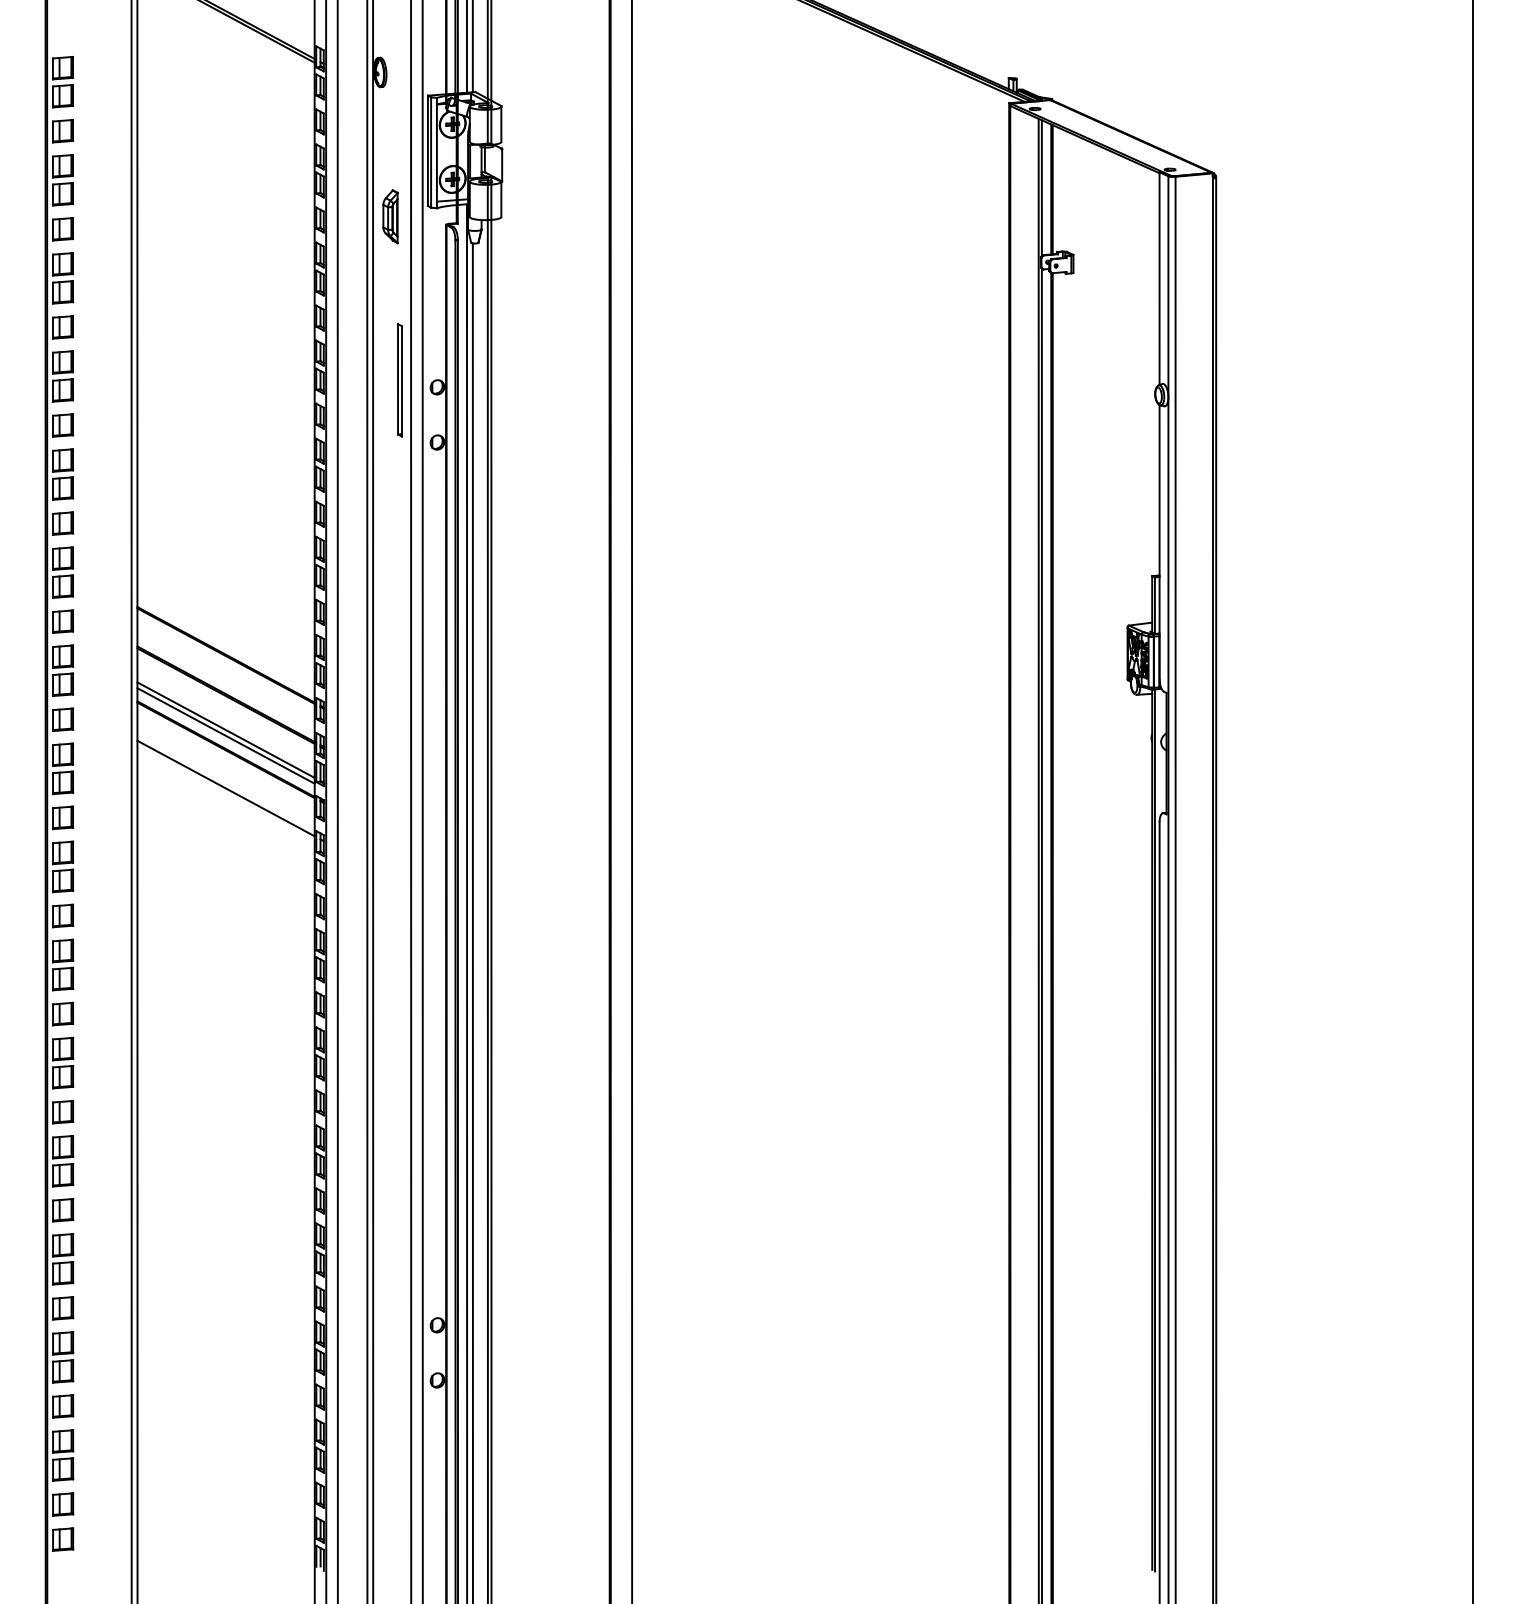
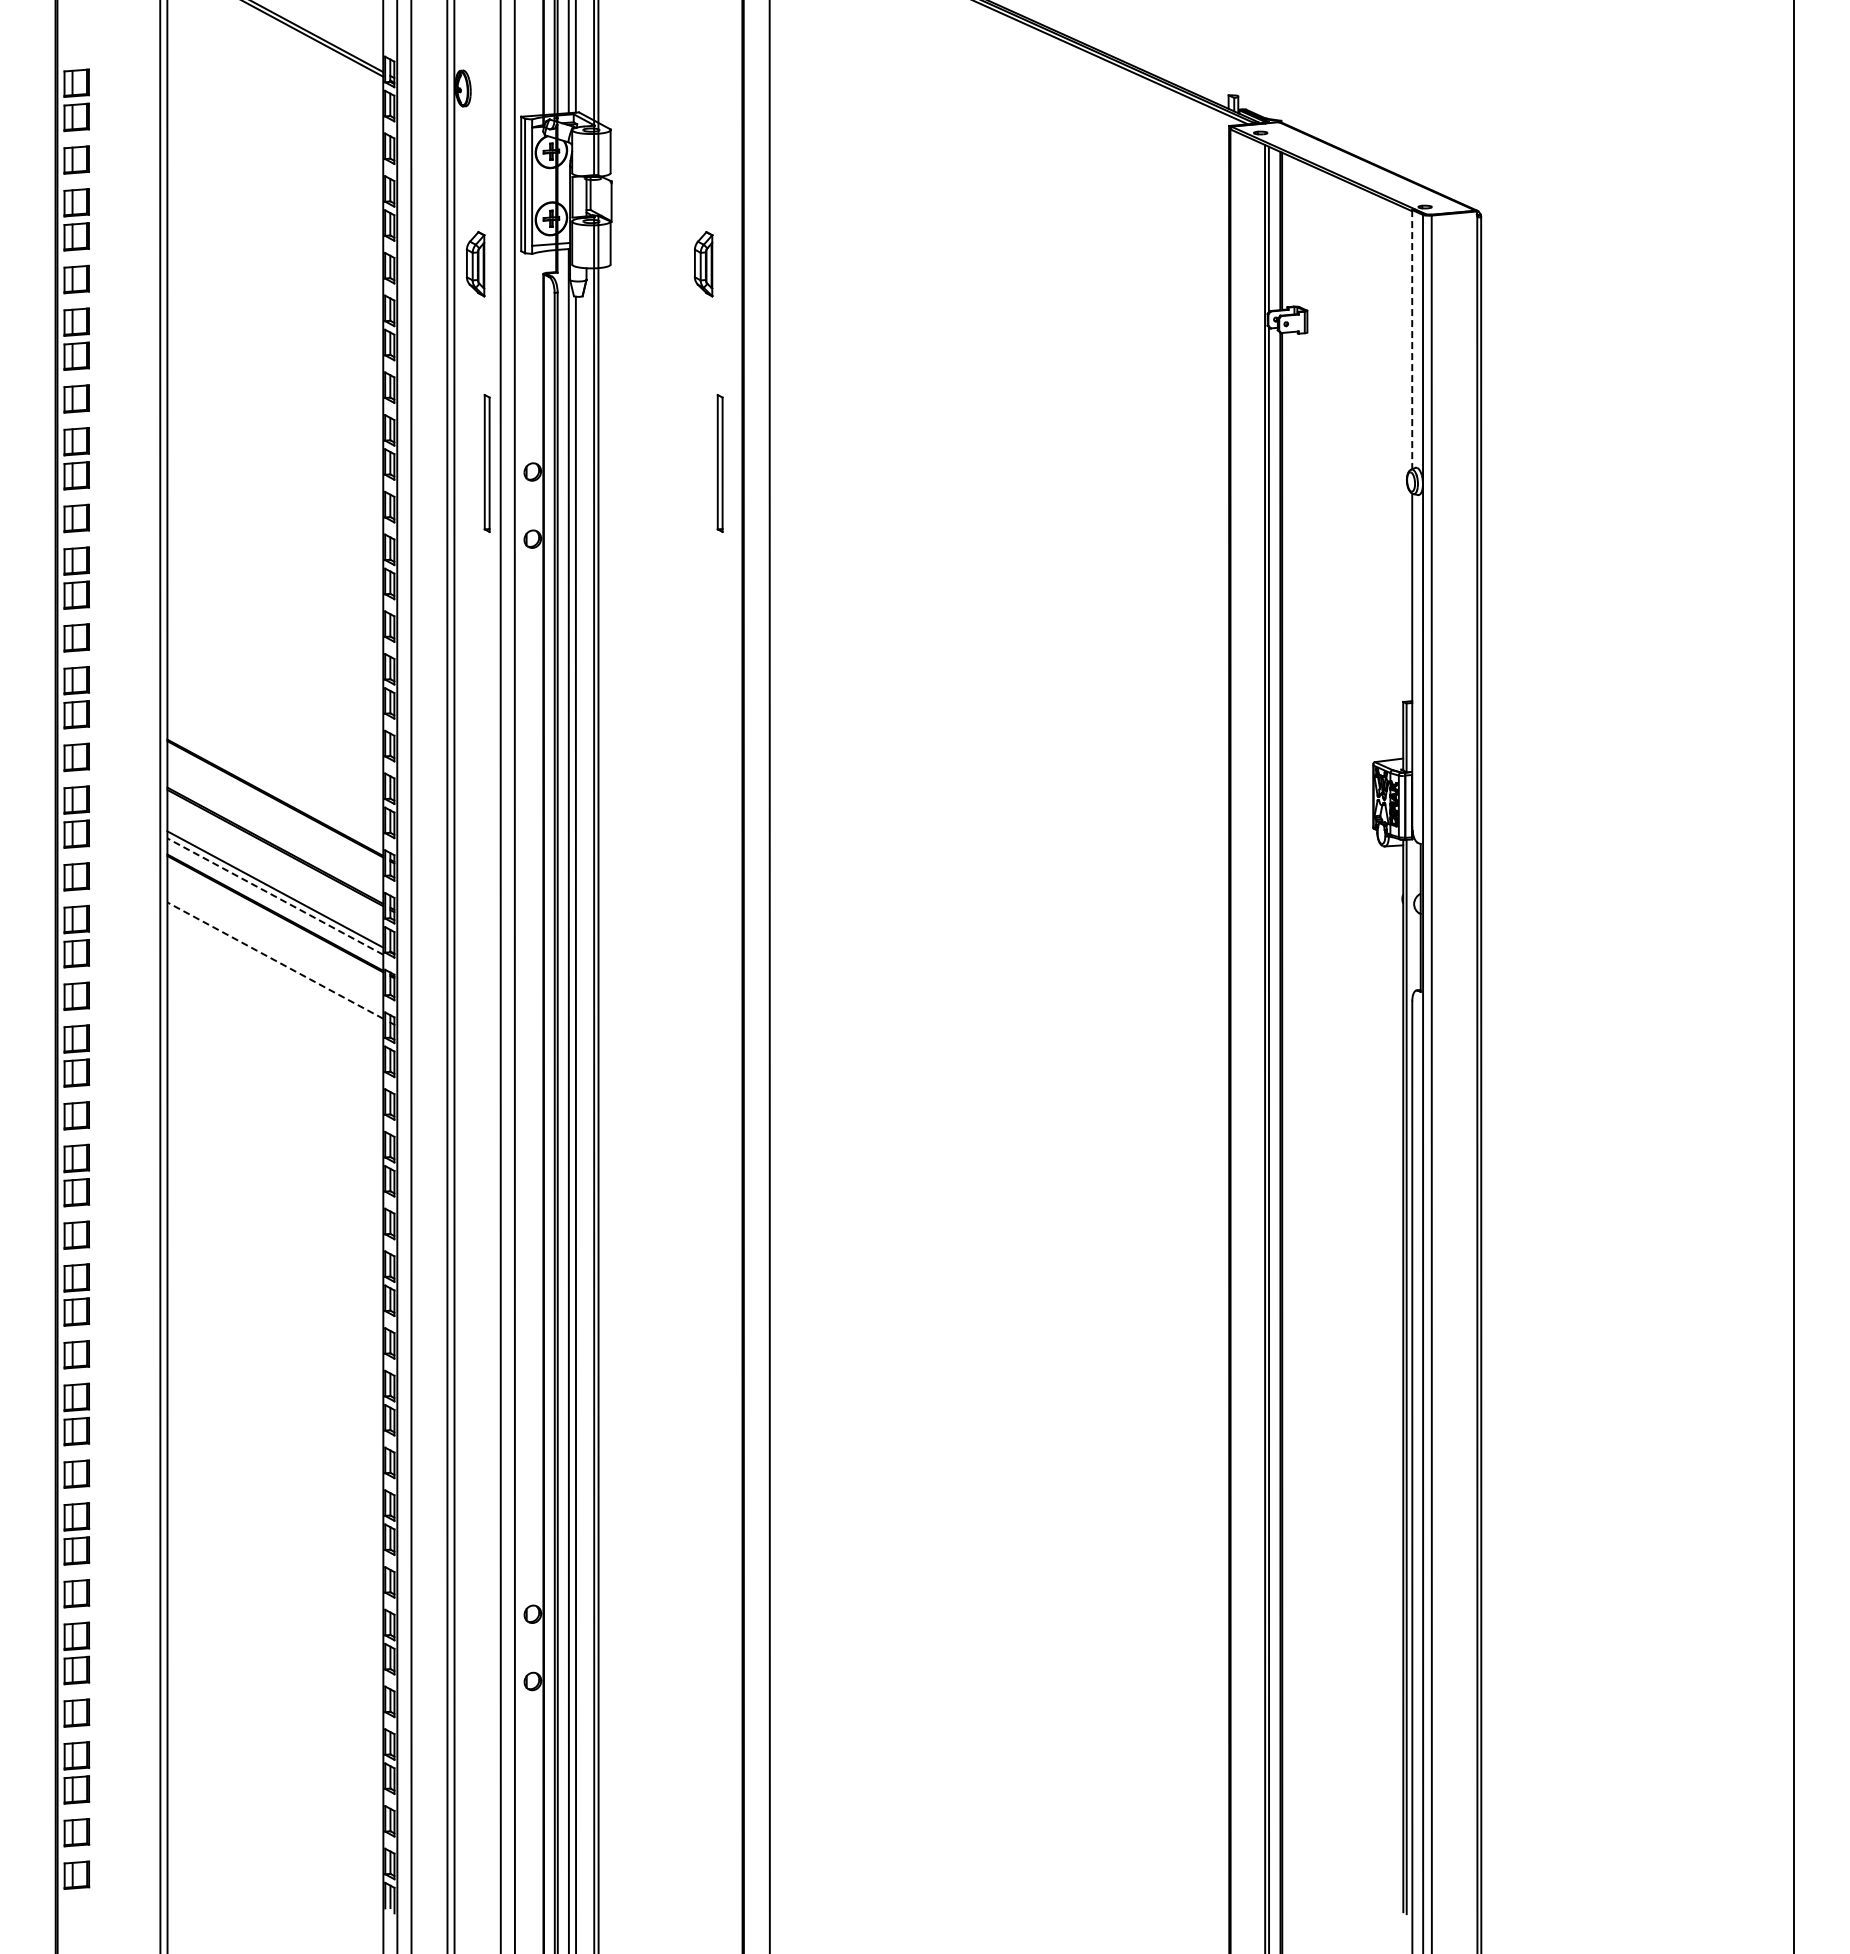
part: (577, 216) -> (703, 264), added
line: (1159, 278) -> (1412, 339), solid -> dashed
part: (590, 380) -> (719, 463), added
line: (226, 735) -> (275, 896), solid -> dashed
line: (226, 788) -> (275, 960), solid -> dashed

